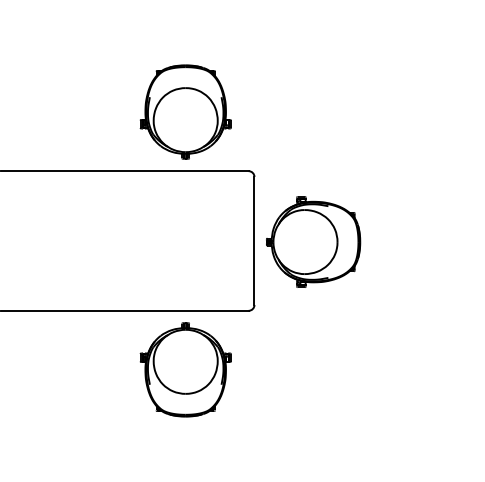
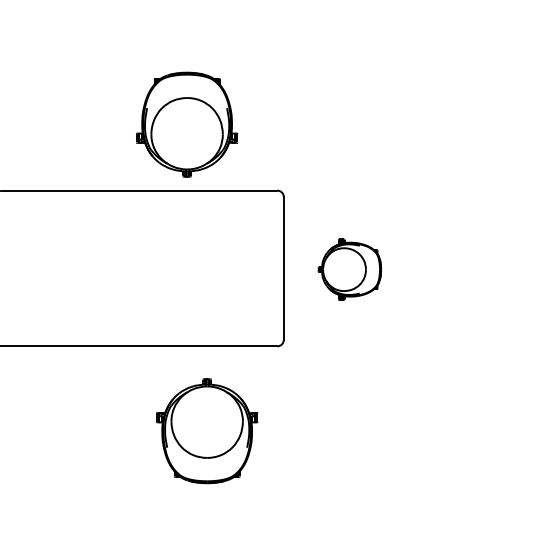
part: (185, 111) -> (186, 124), moved
part: (313, 241) -> (349, 269), size x0.6
part: (185, 369) -> (206, 430), moved

